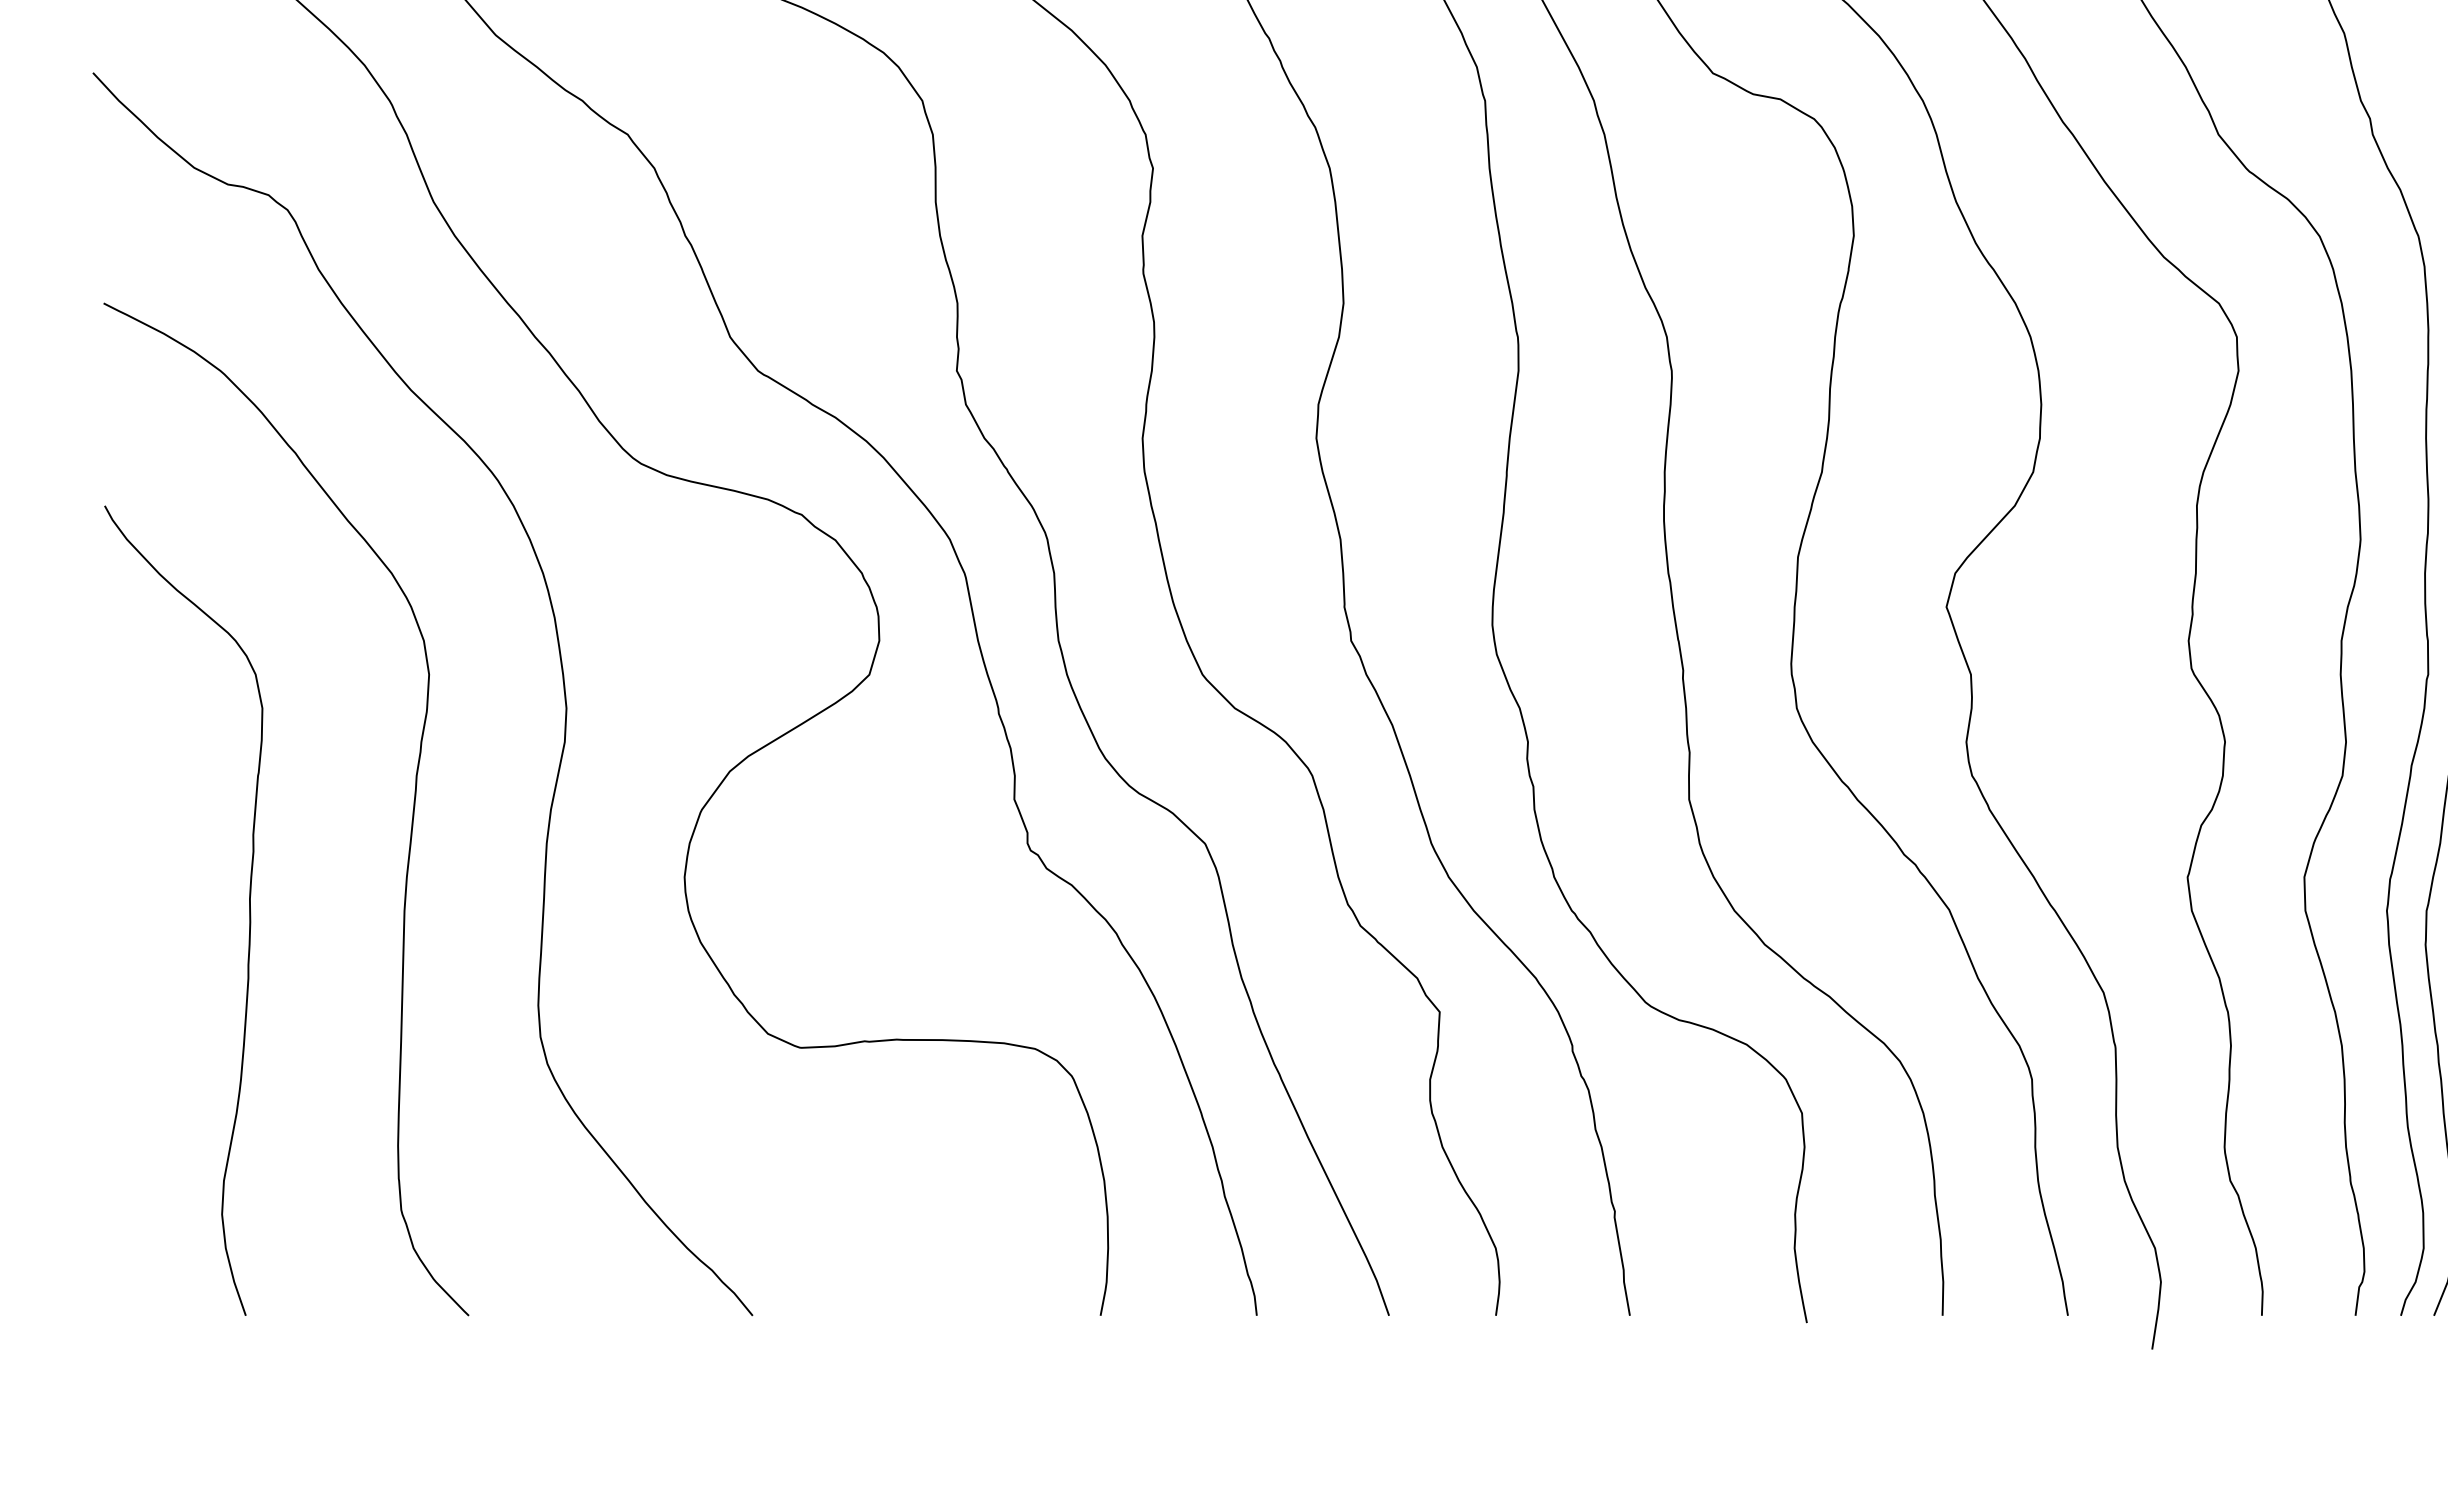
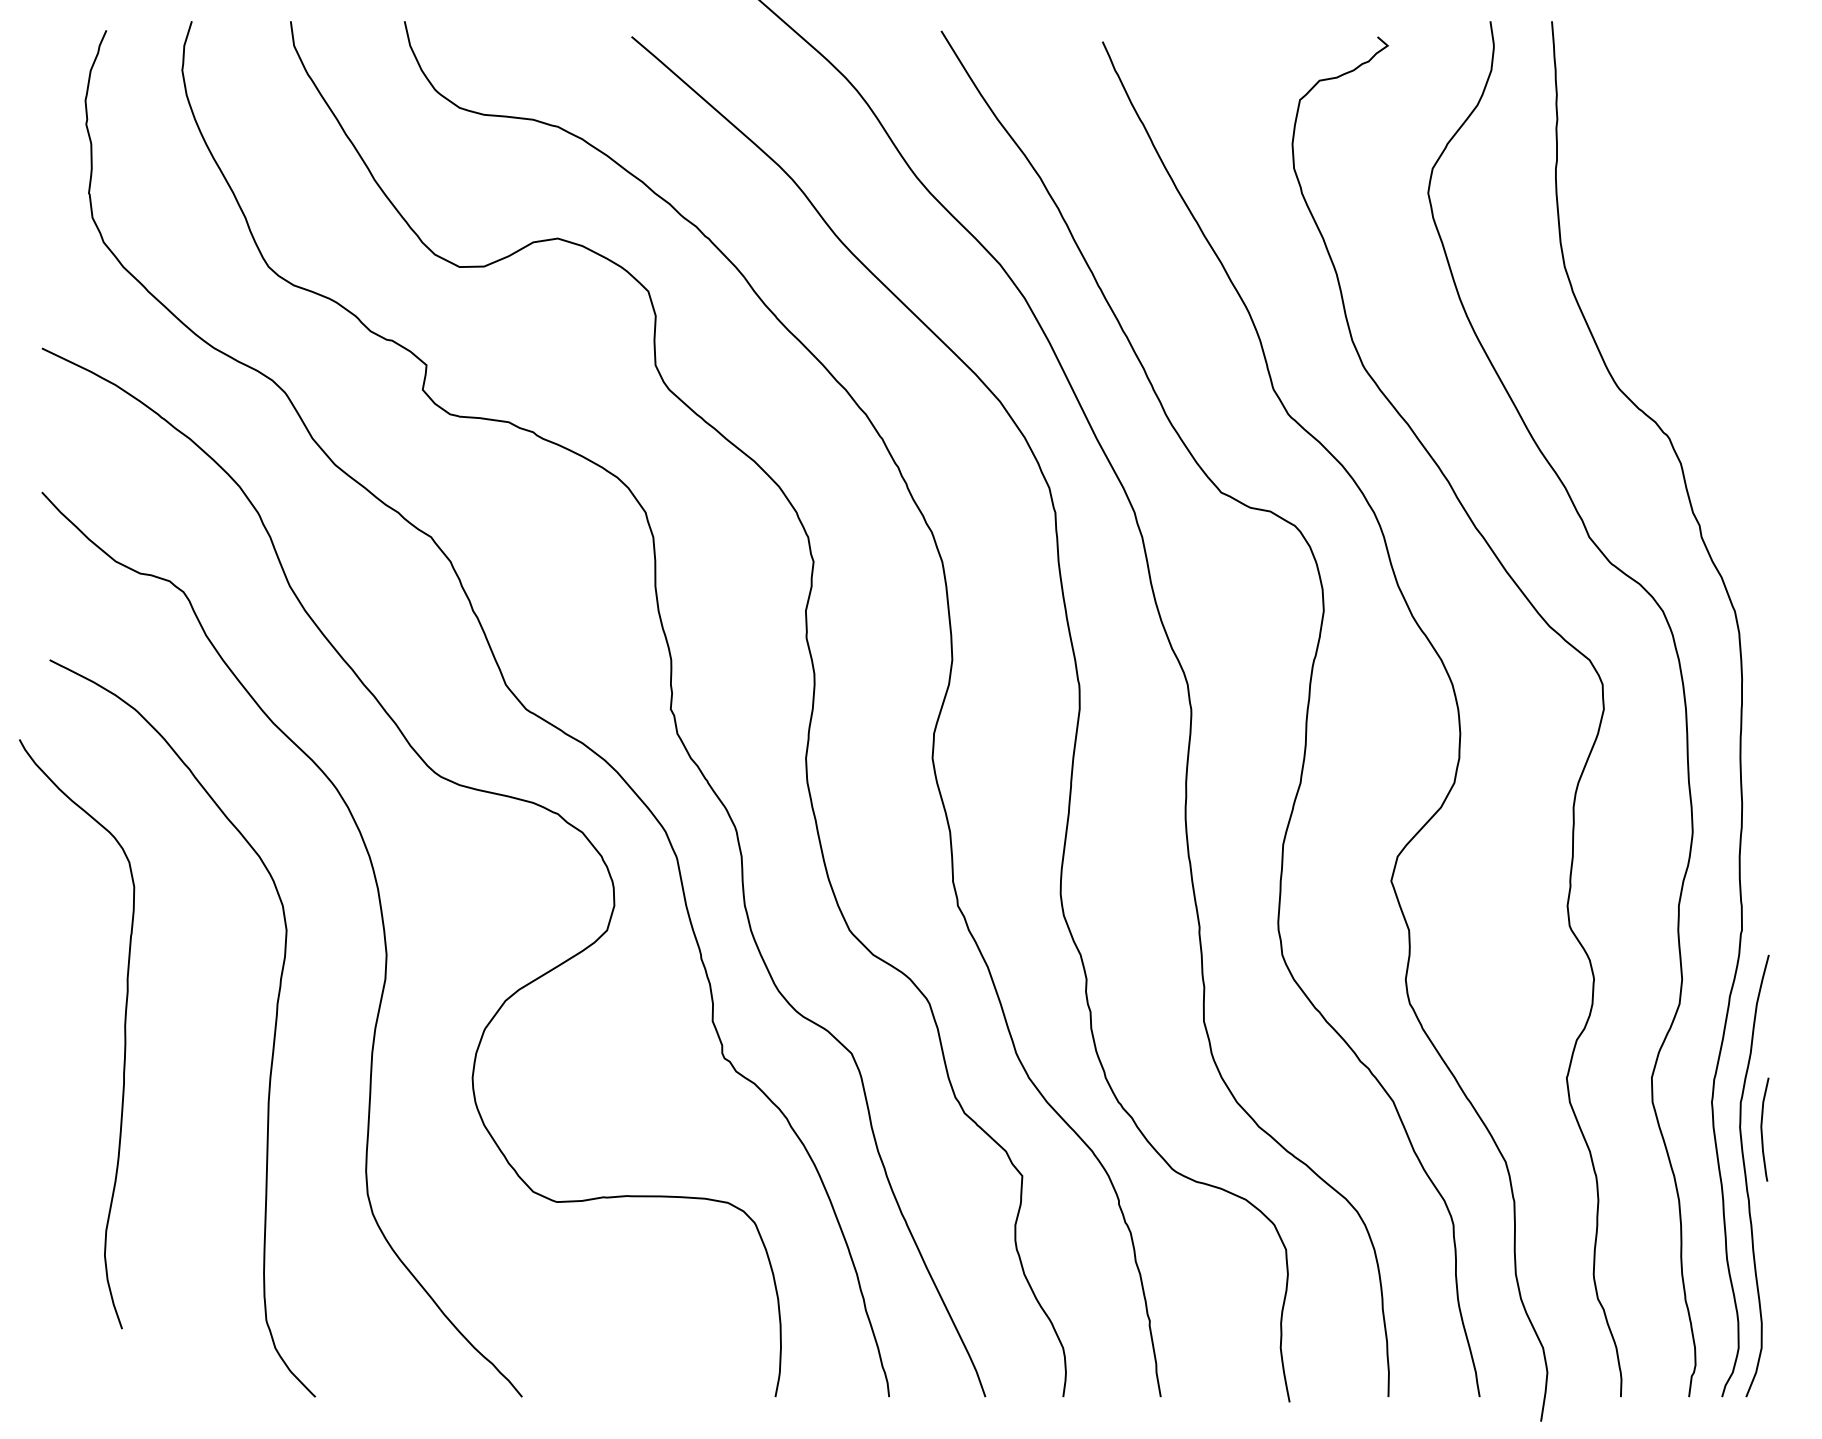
curve: (249, 911) -> (124, 1034), moved

